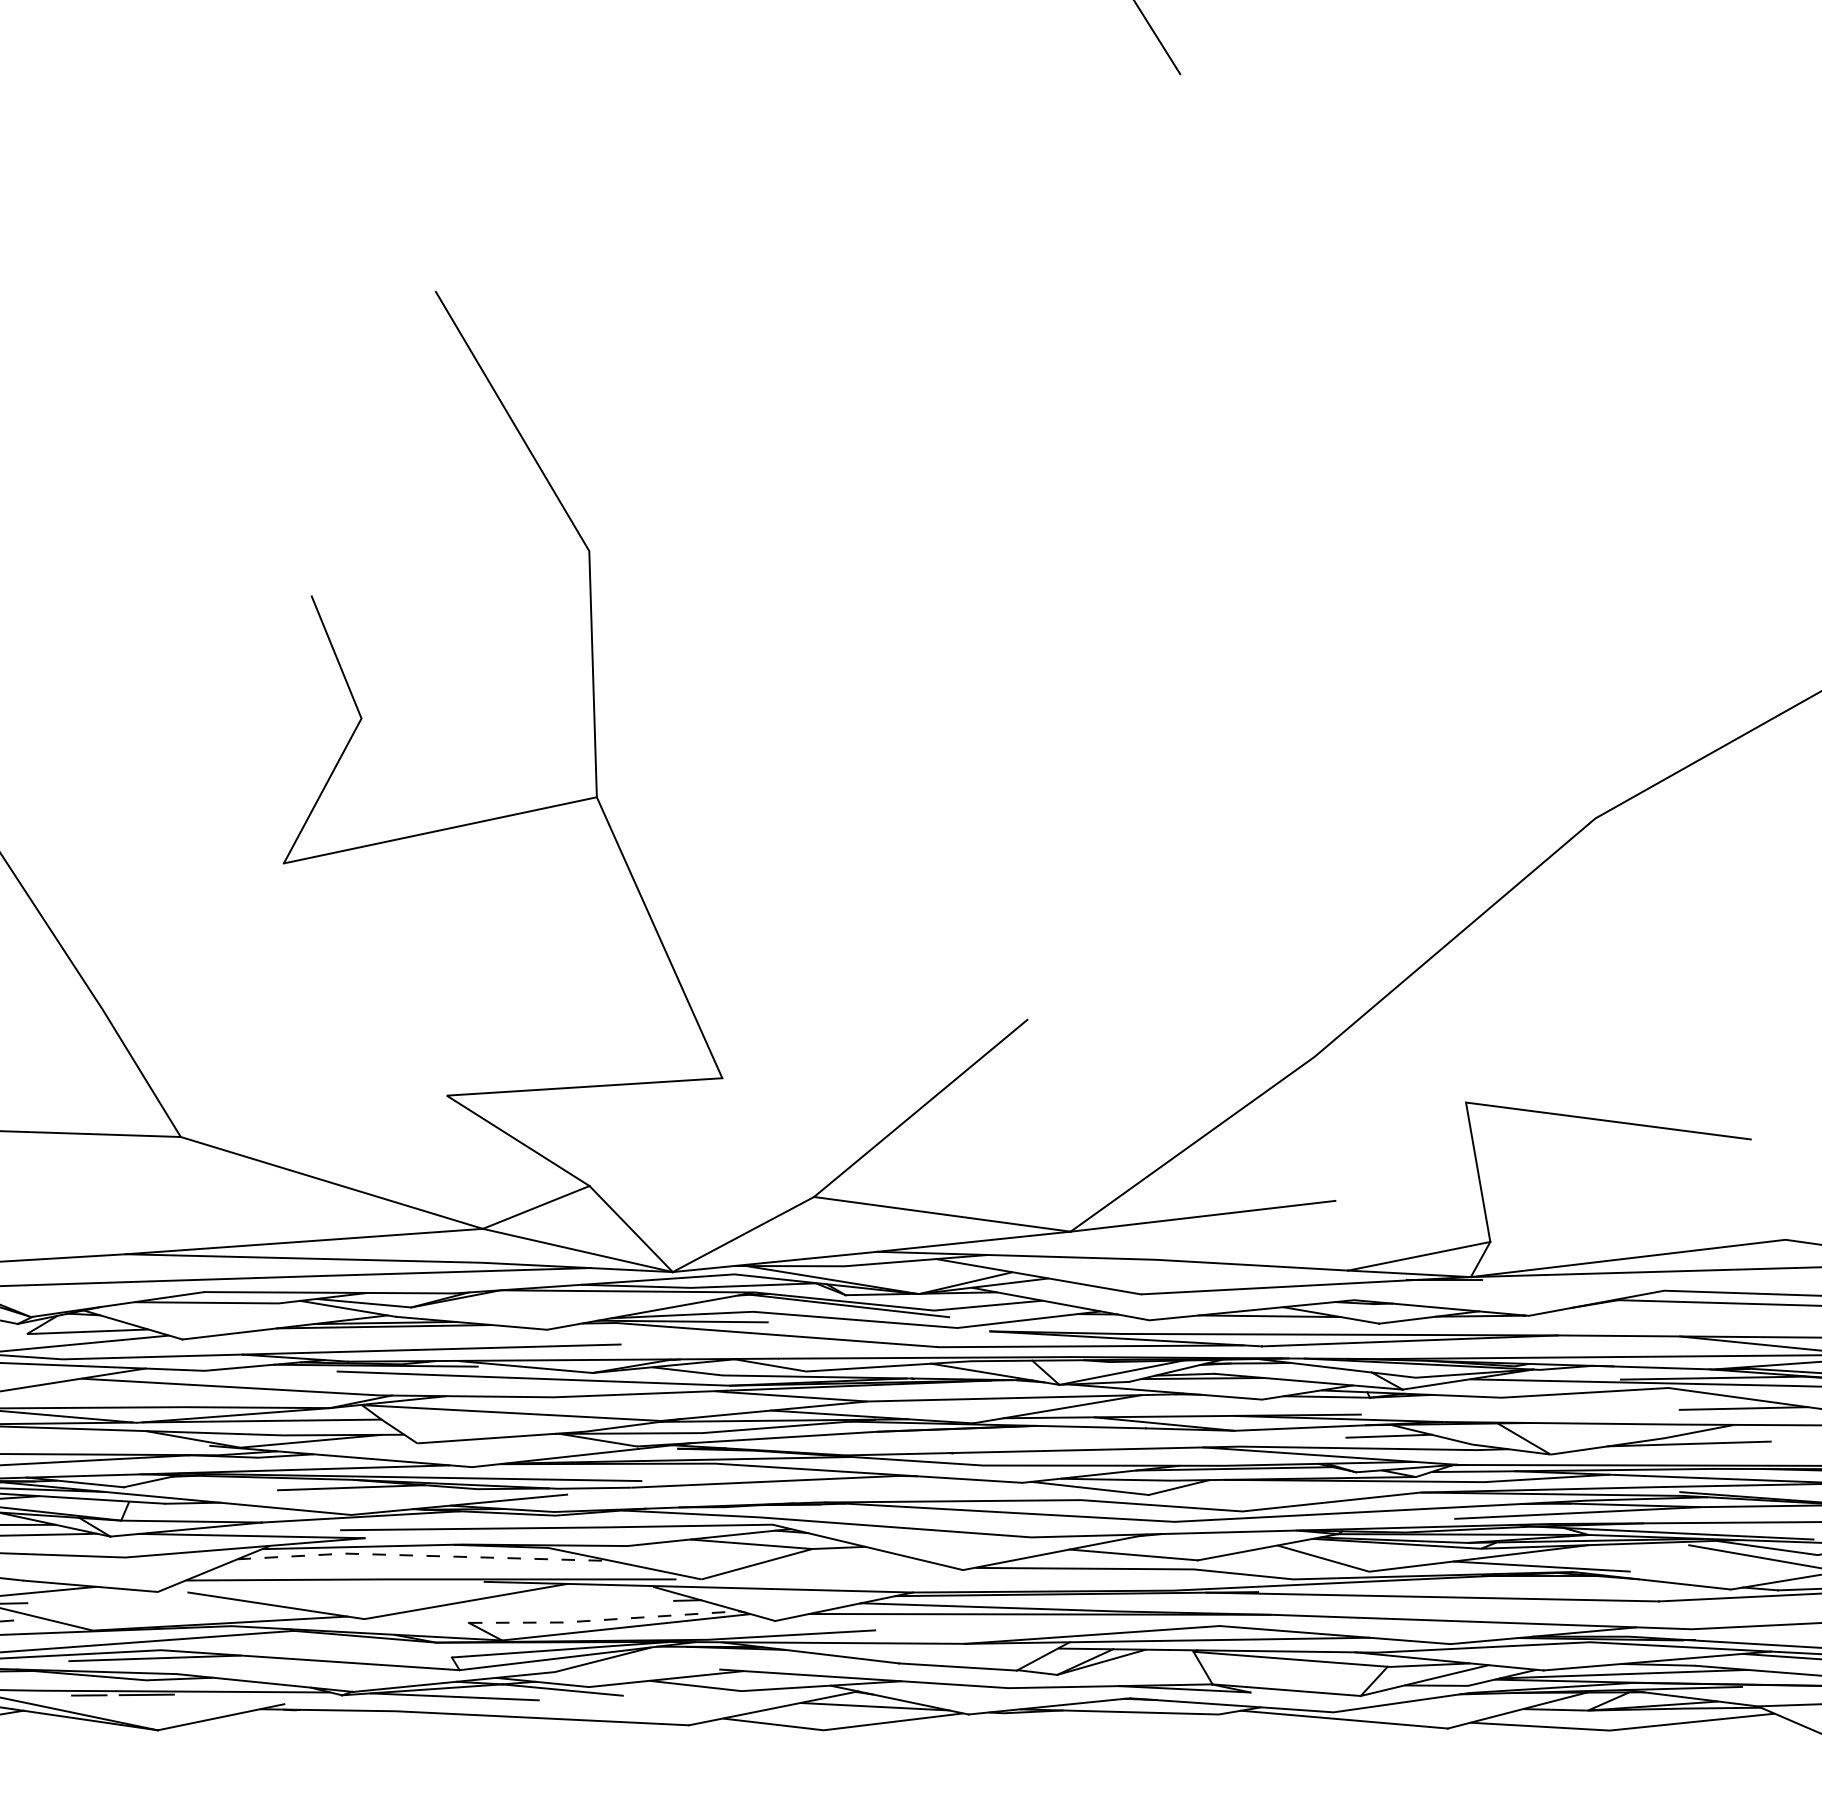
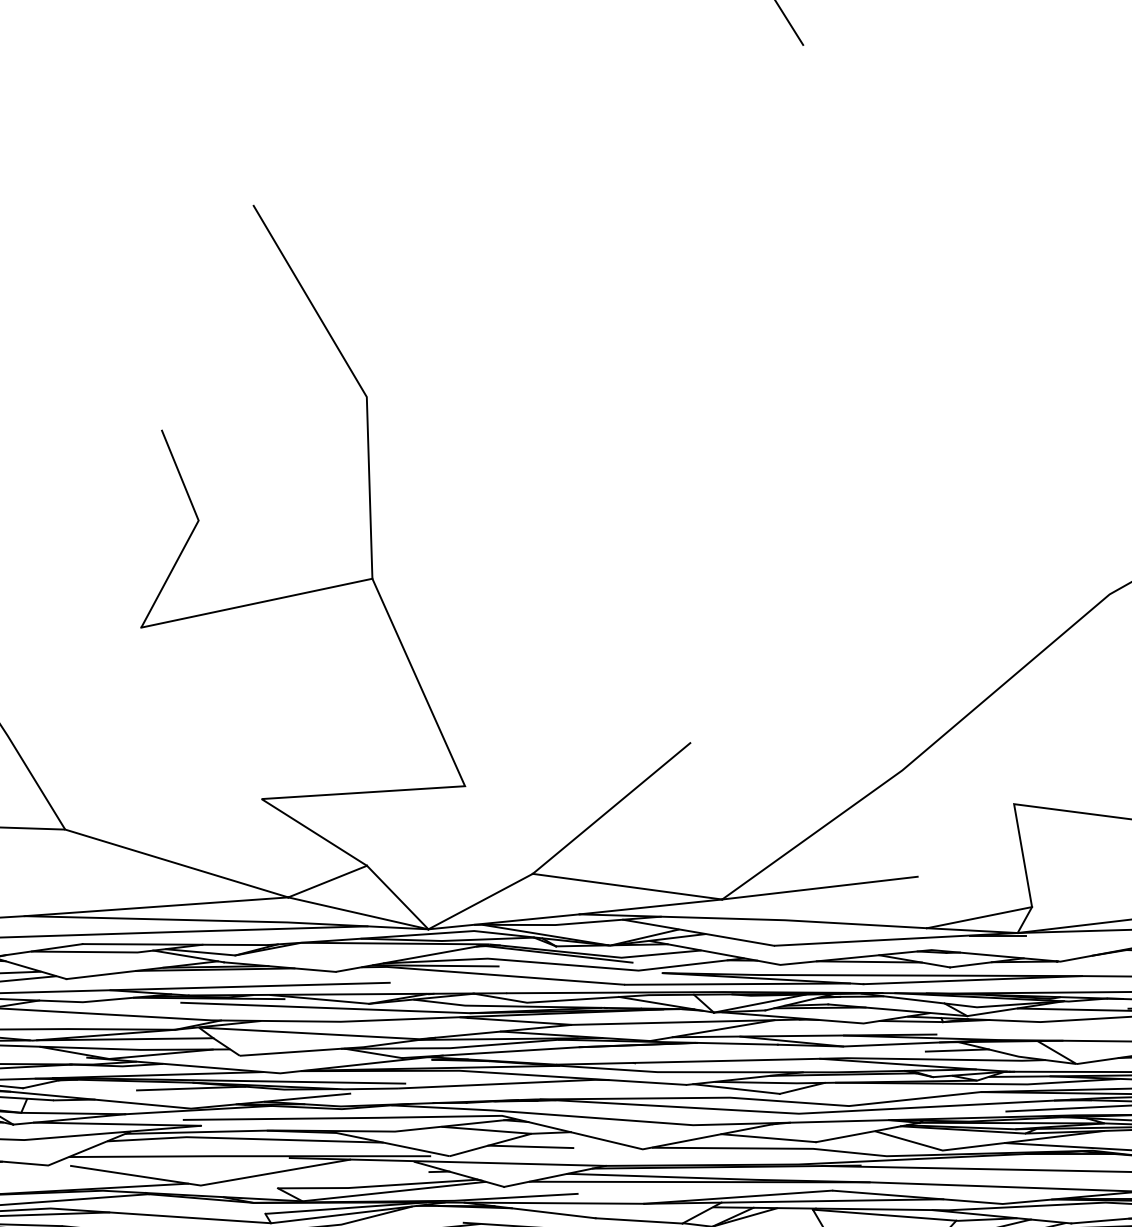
line: (424, 1555) -> (245, 1138), dashed -> solid
line: (810, 1566) -> (530, 1146), added
line: (603, 1619) -> (377, 1185), dashed -> solid

